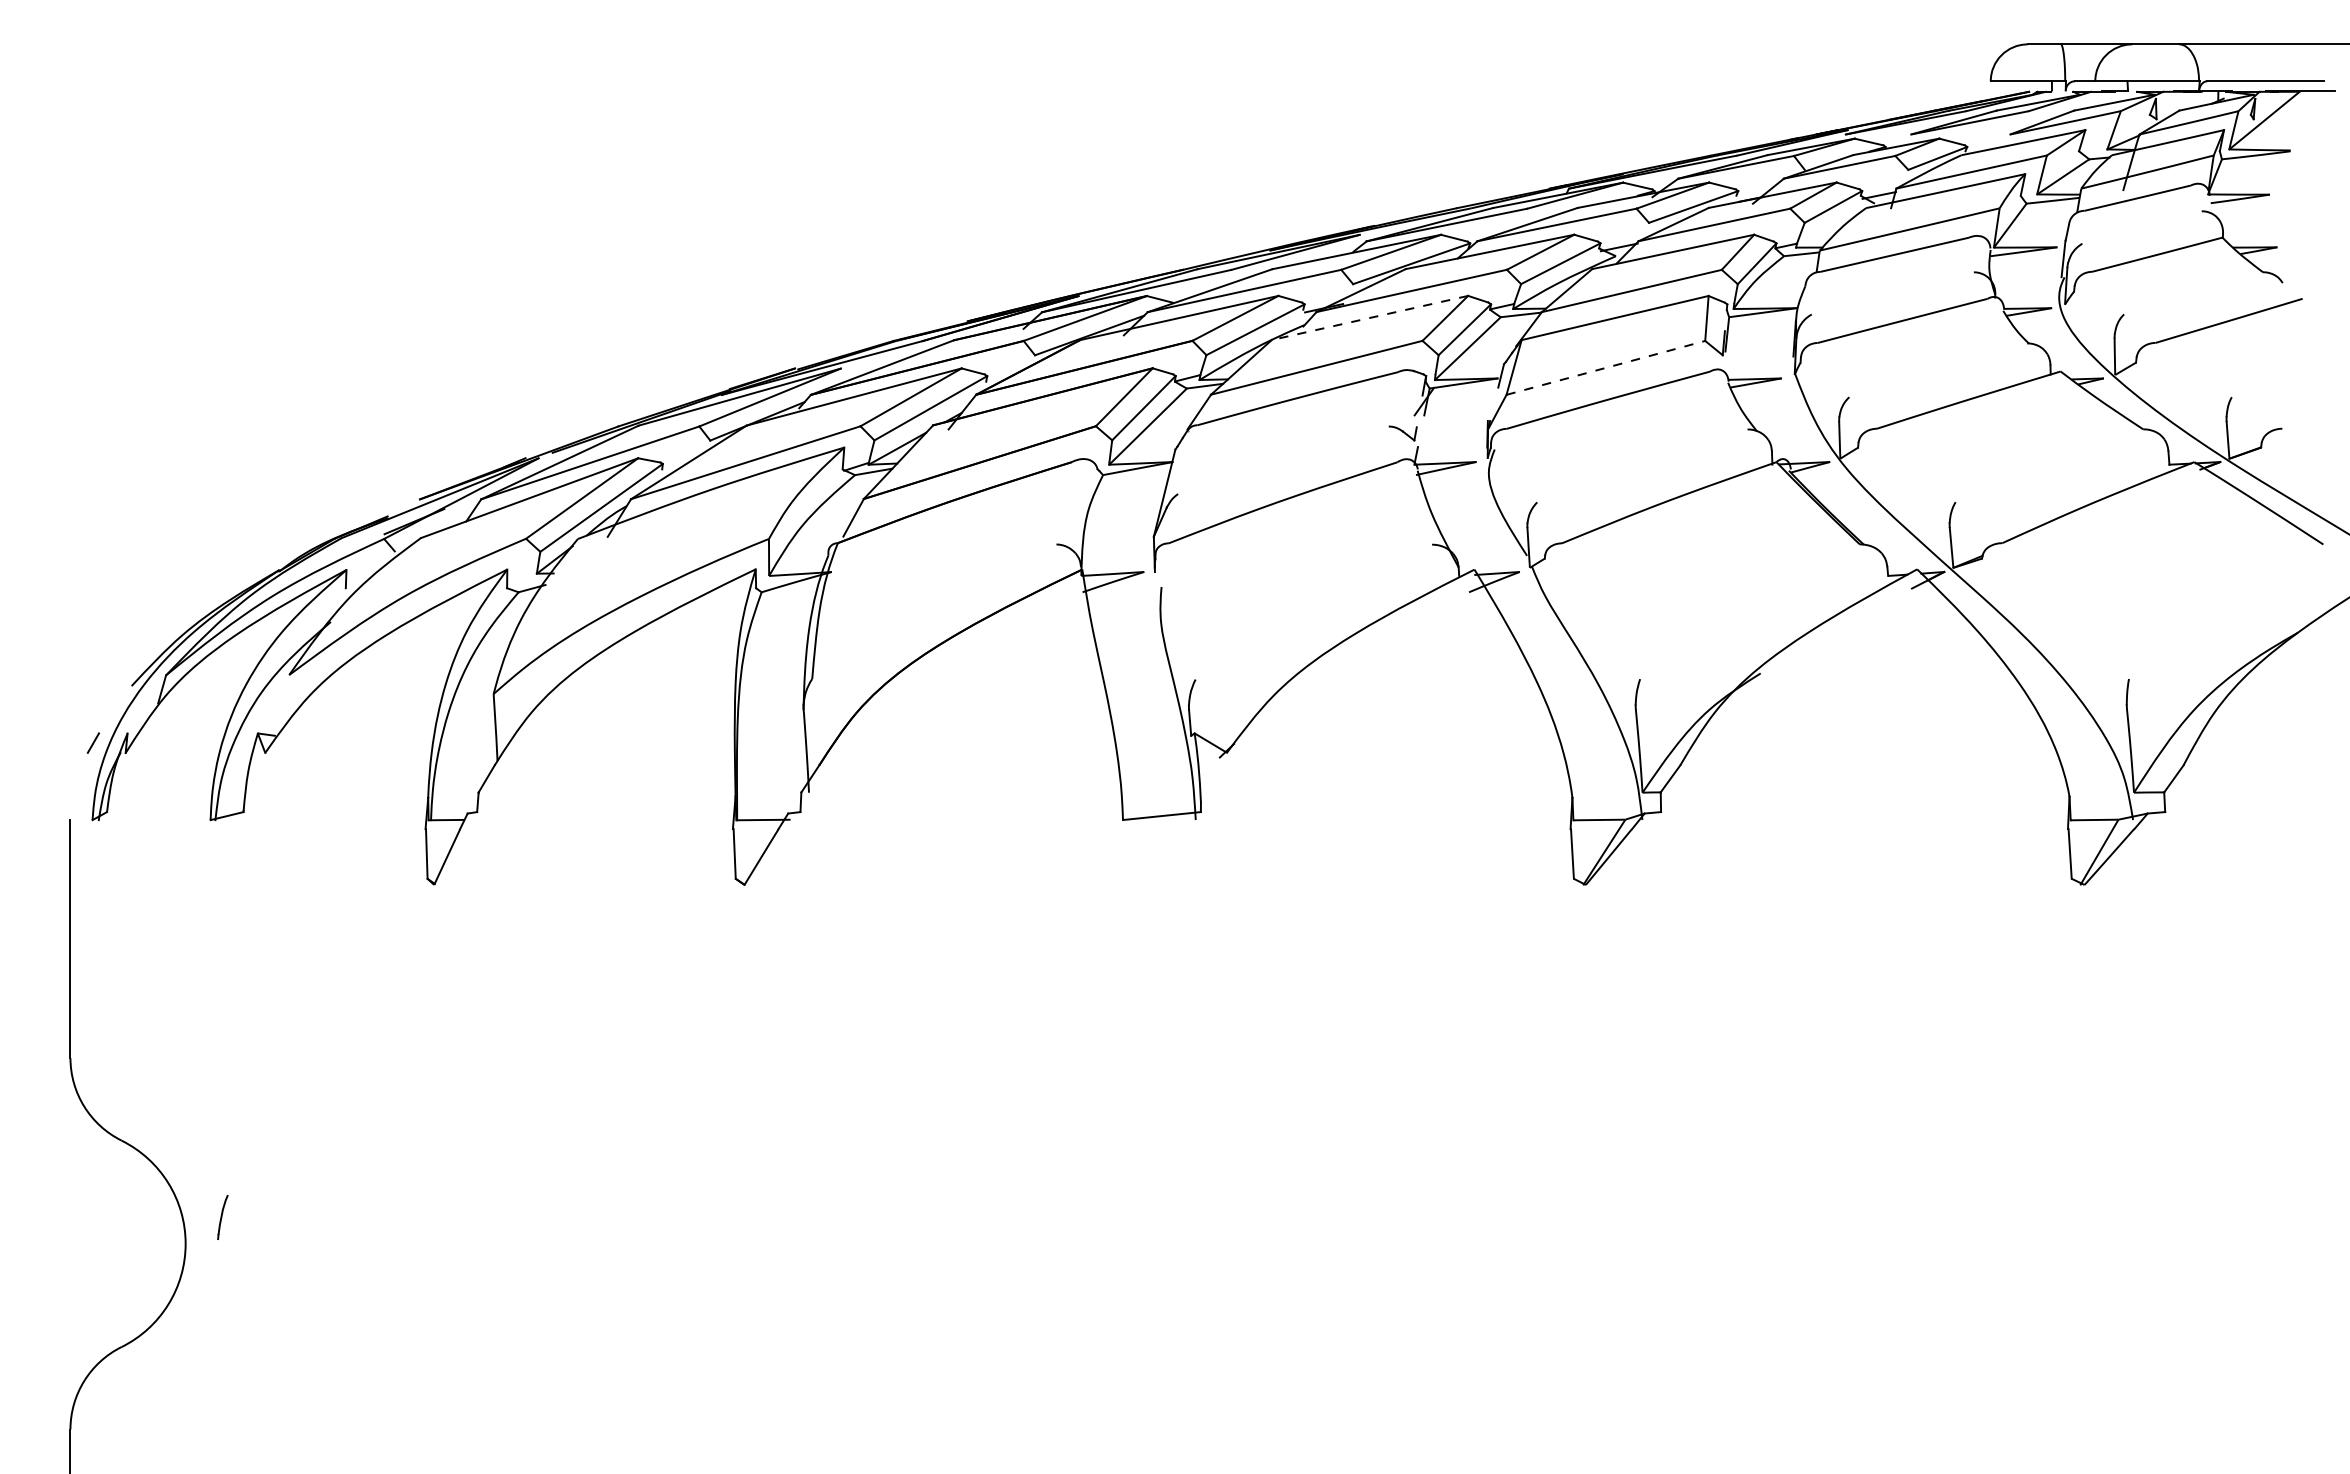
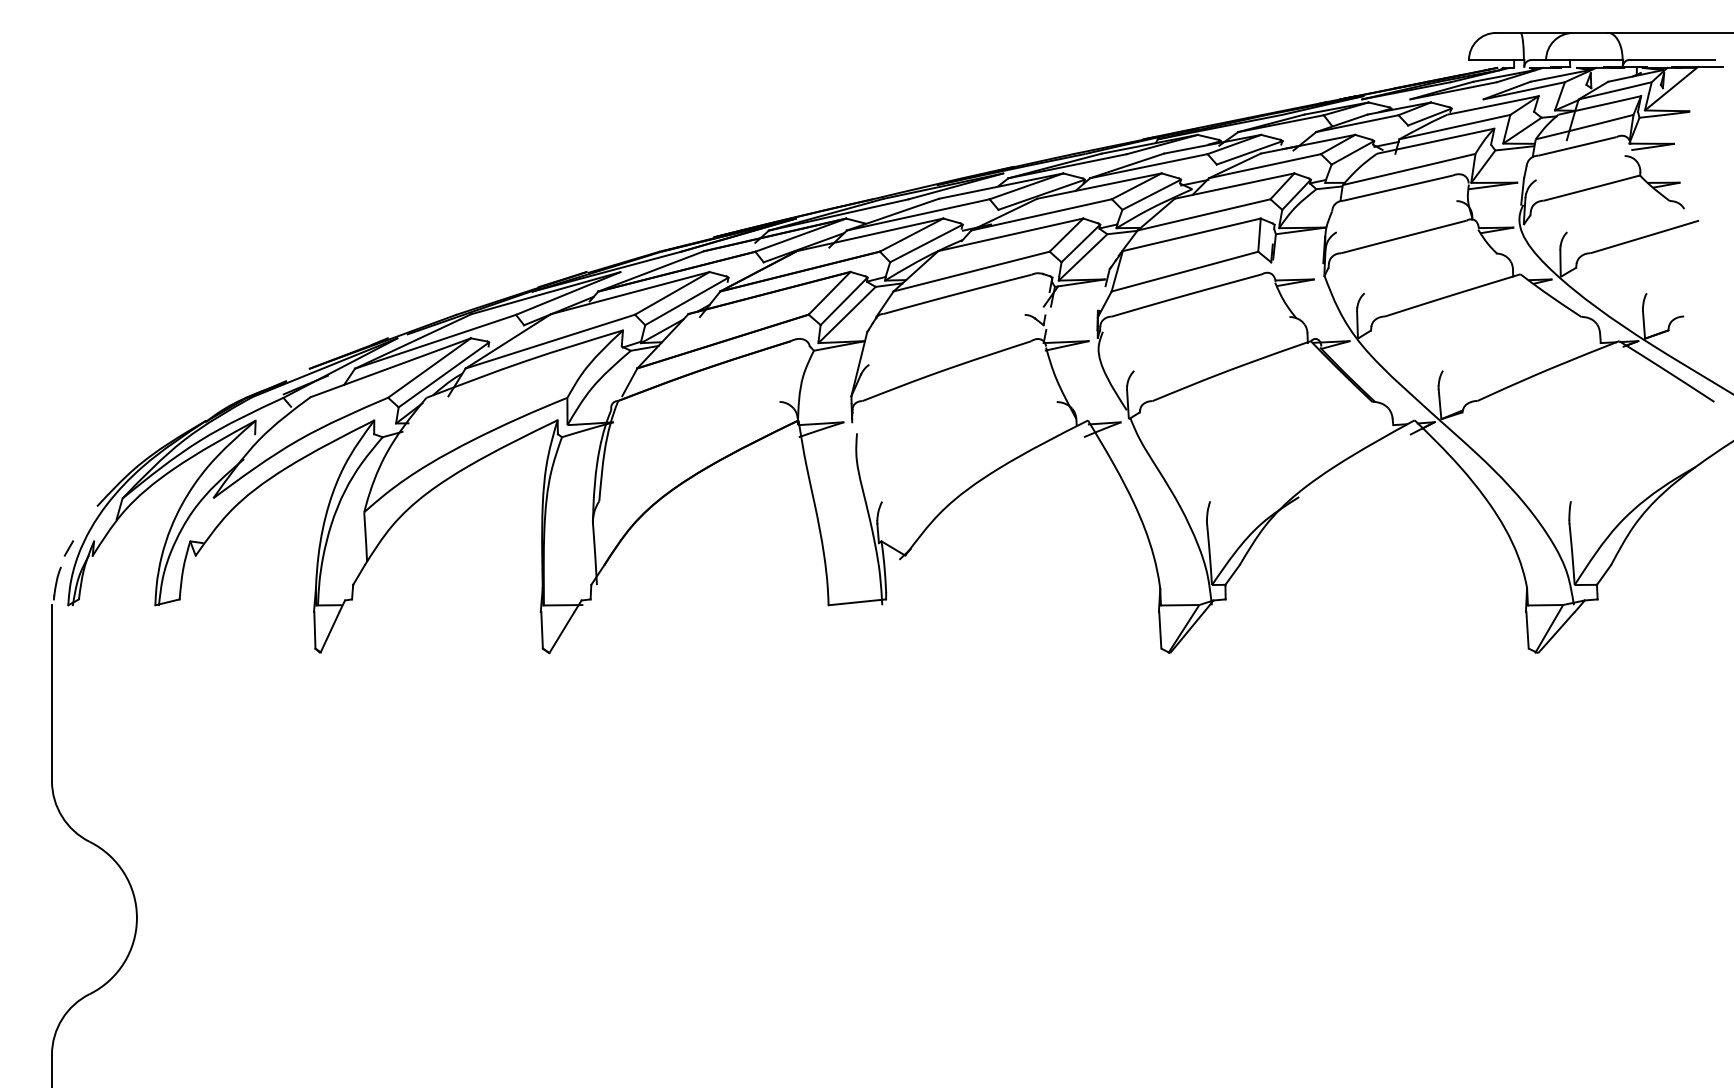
line: (1369, 317) -> (1010, 234), dashed -> solid
line: (1605, 367) -> (1184, 271), dashed -> solid
part: (222, 1217) -> (57, 583), moved

